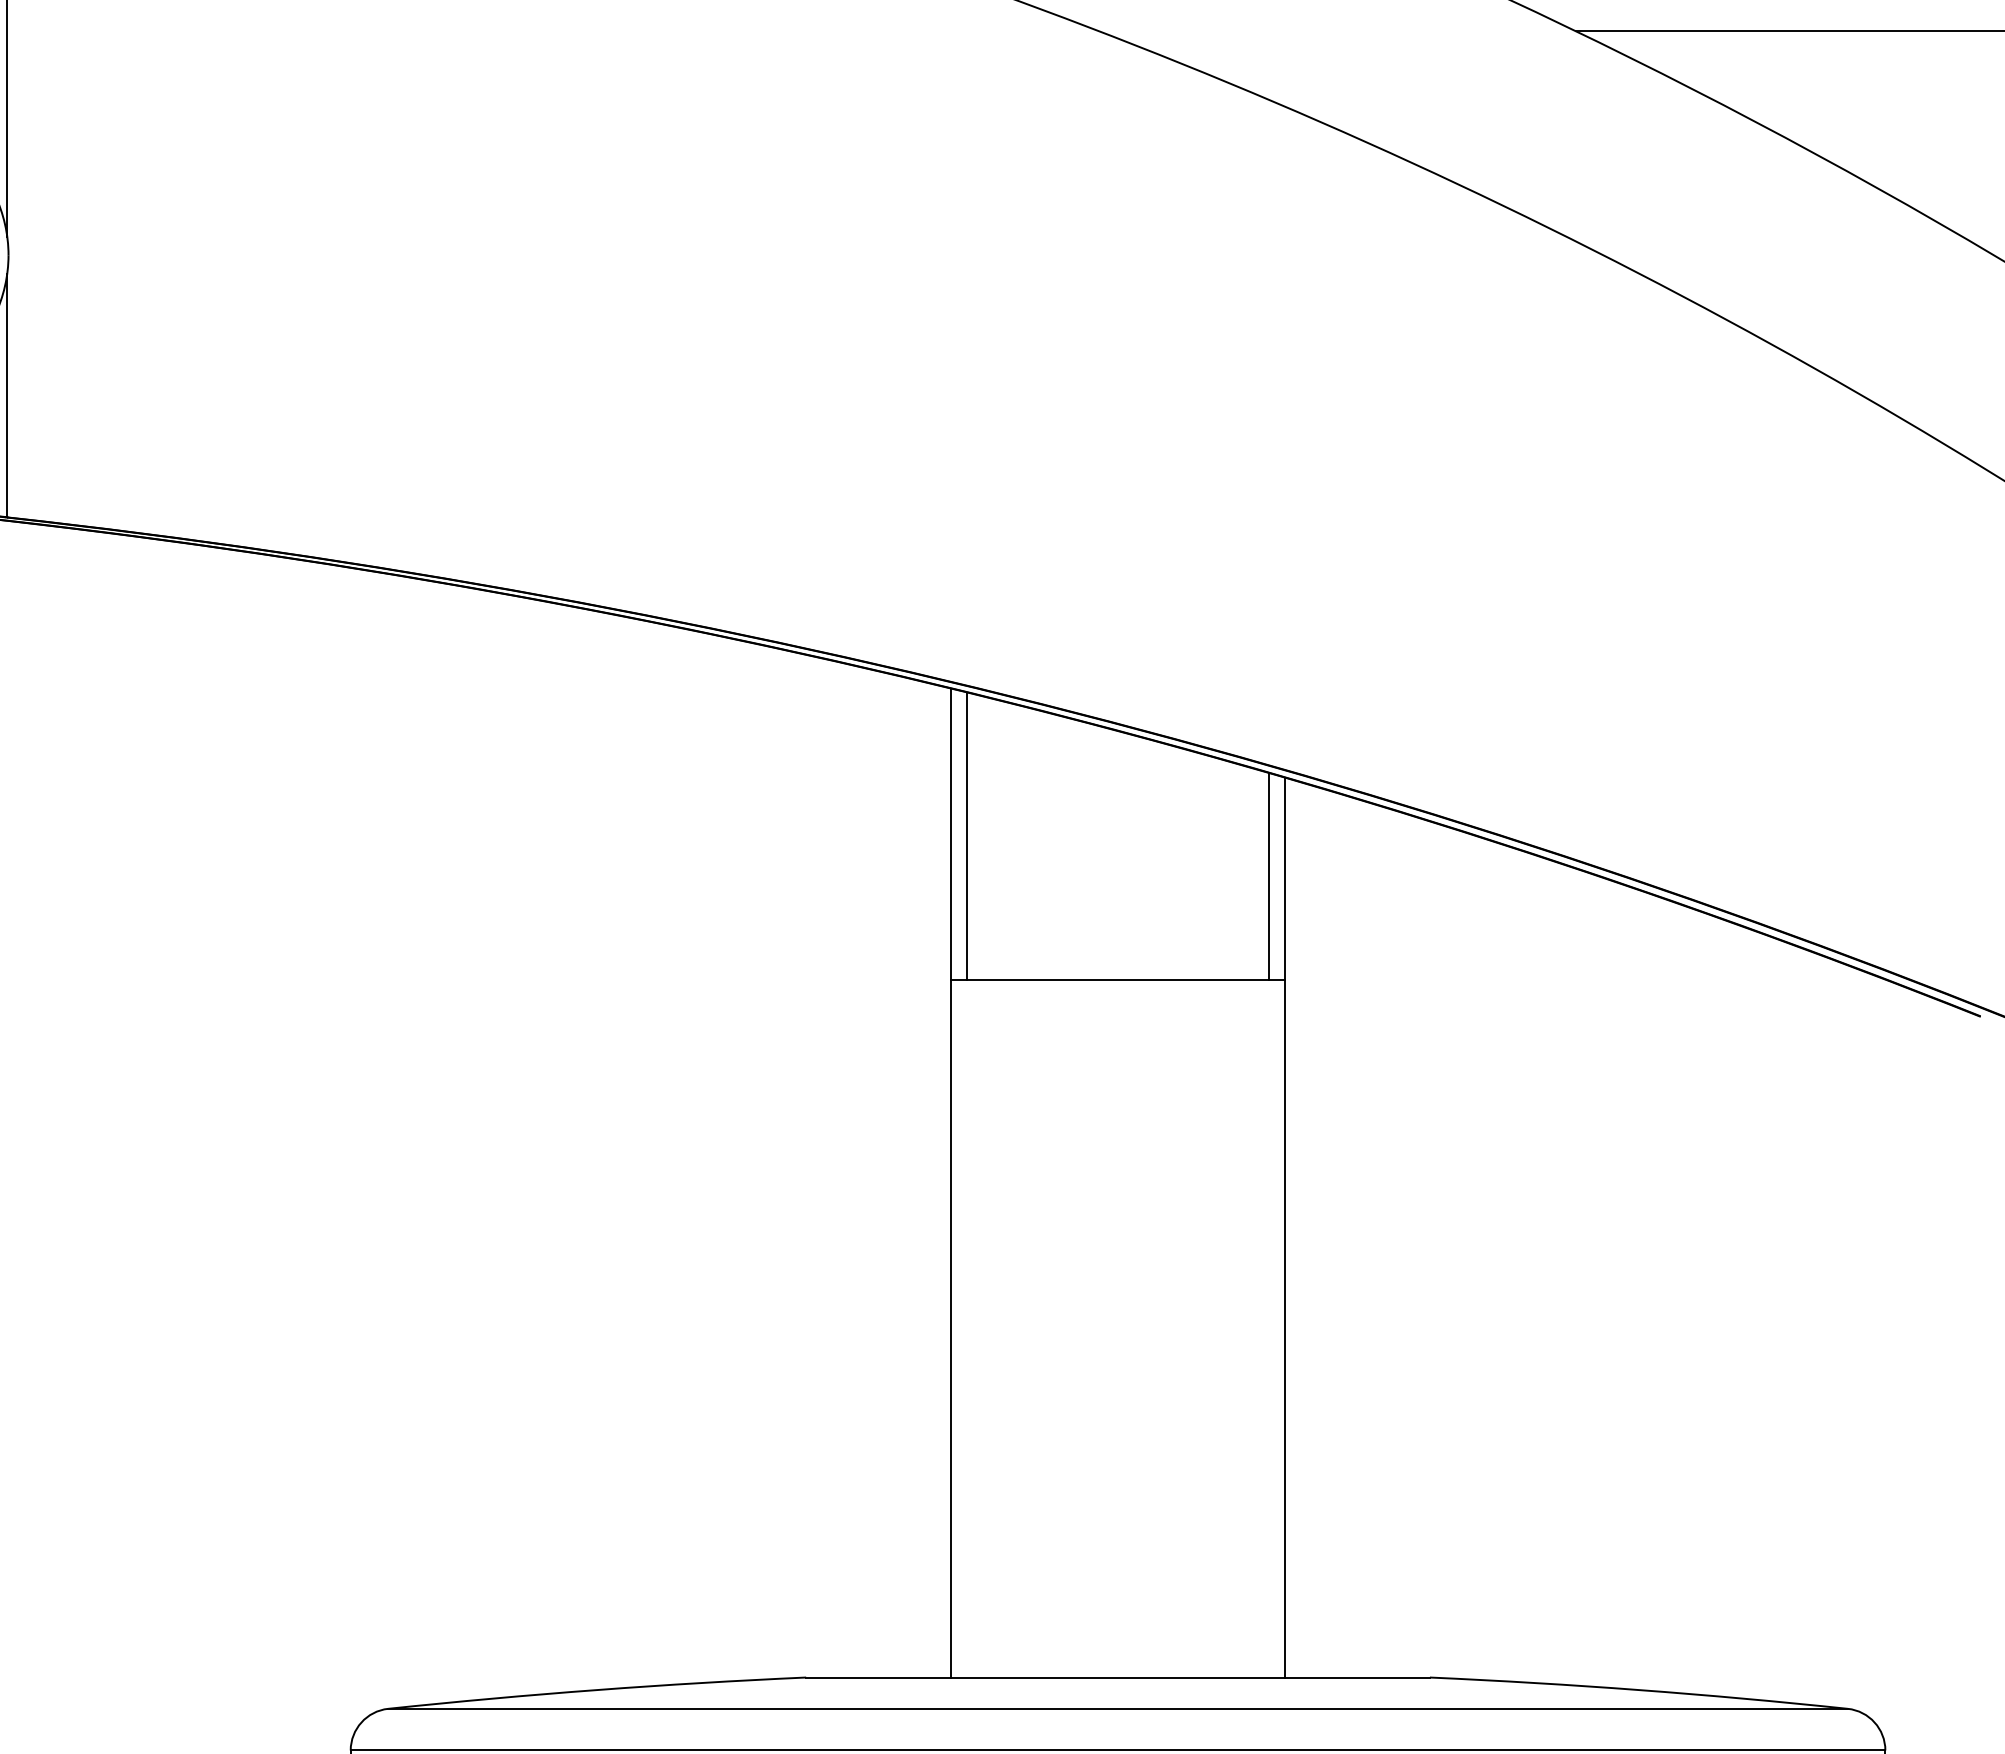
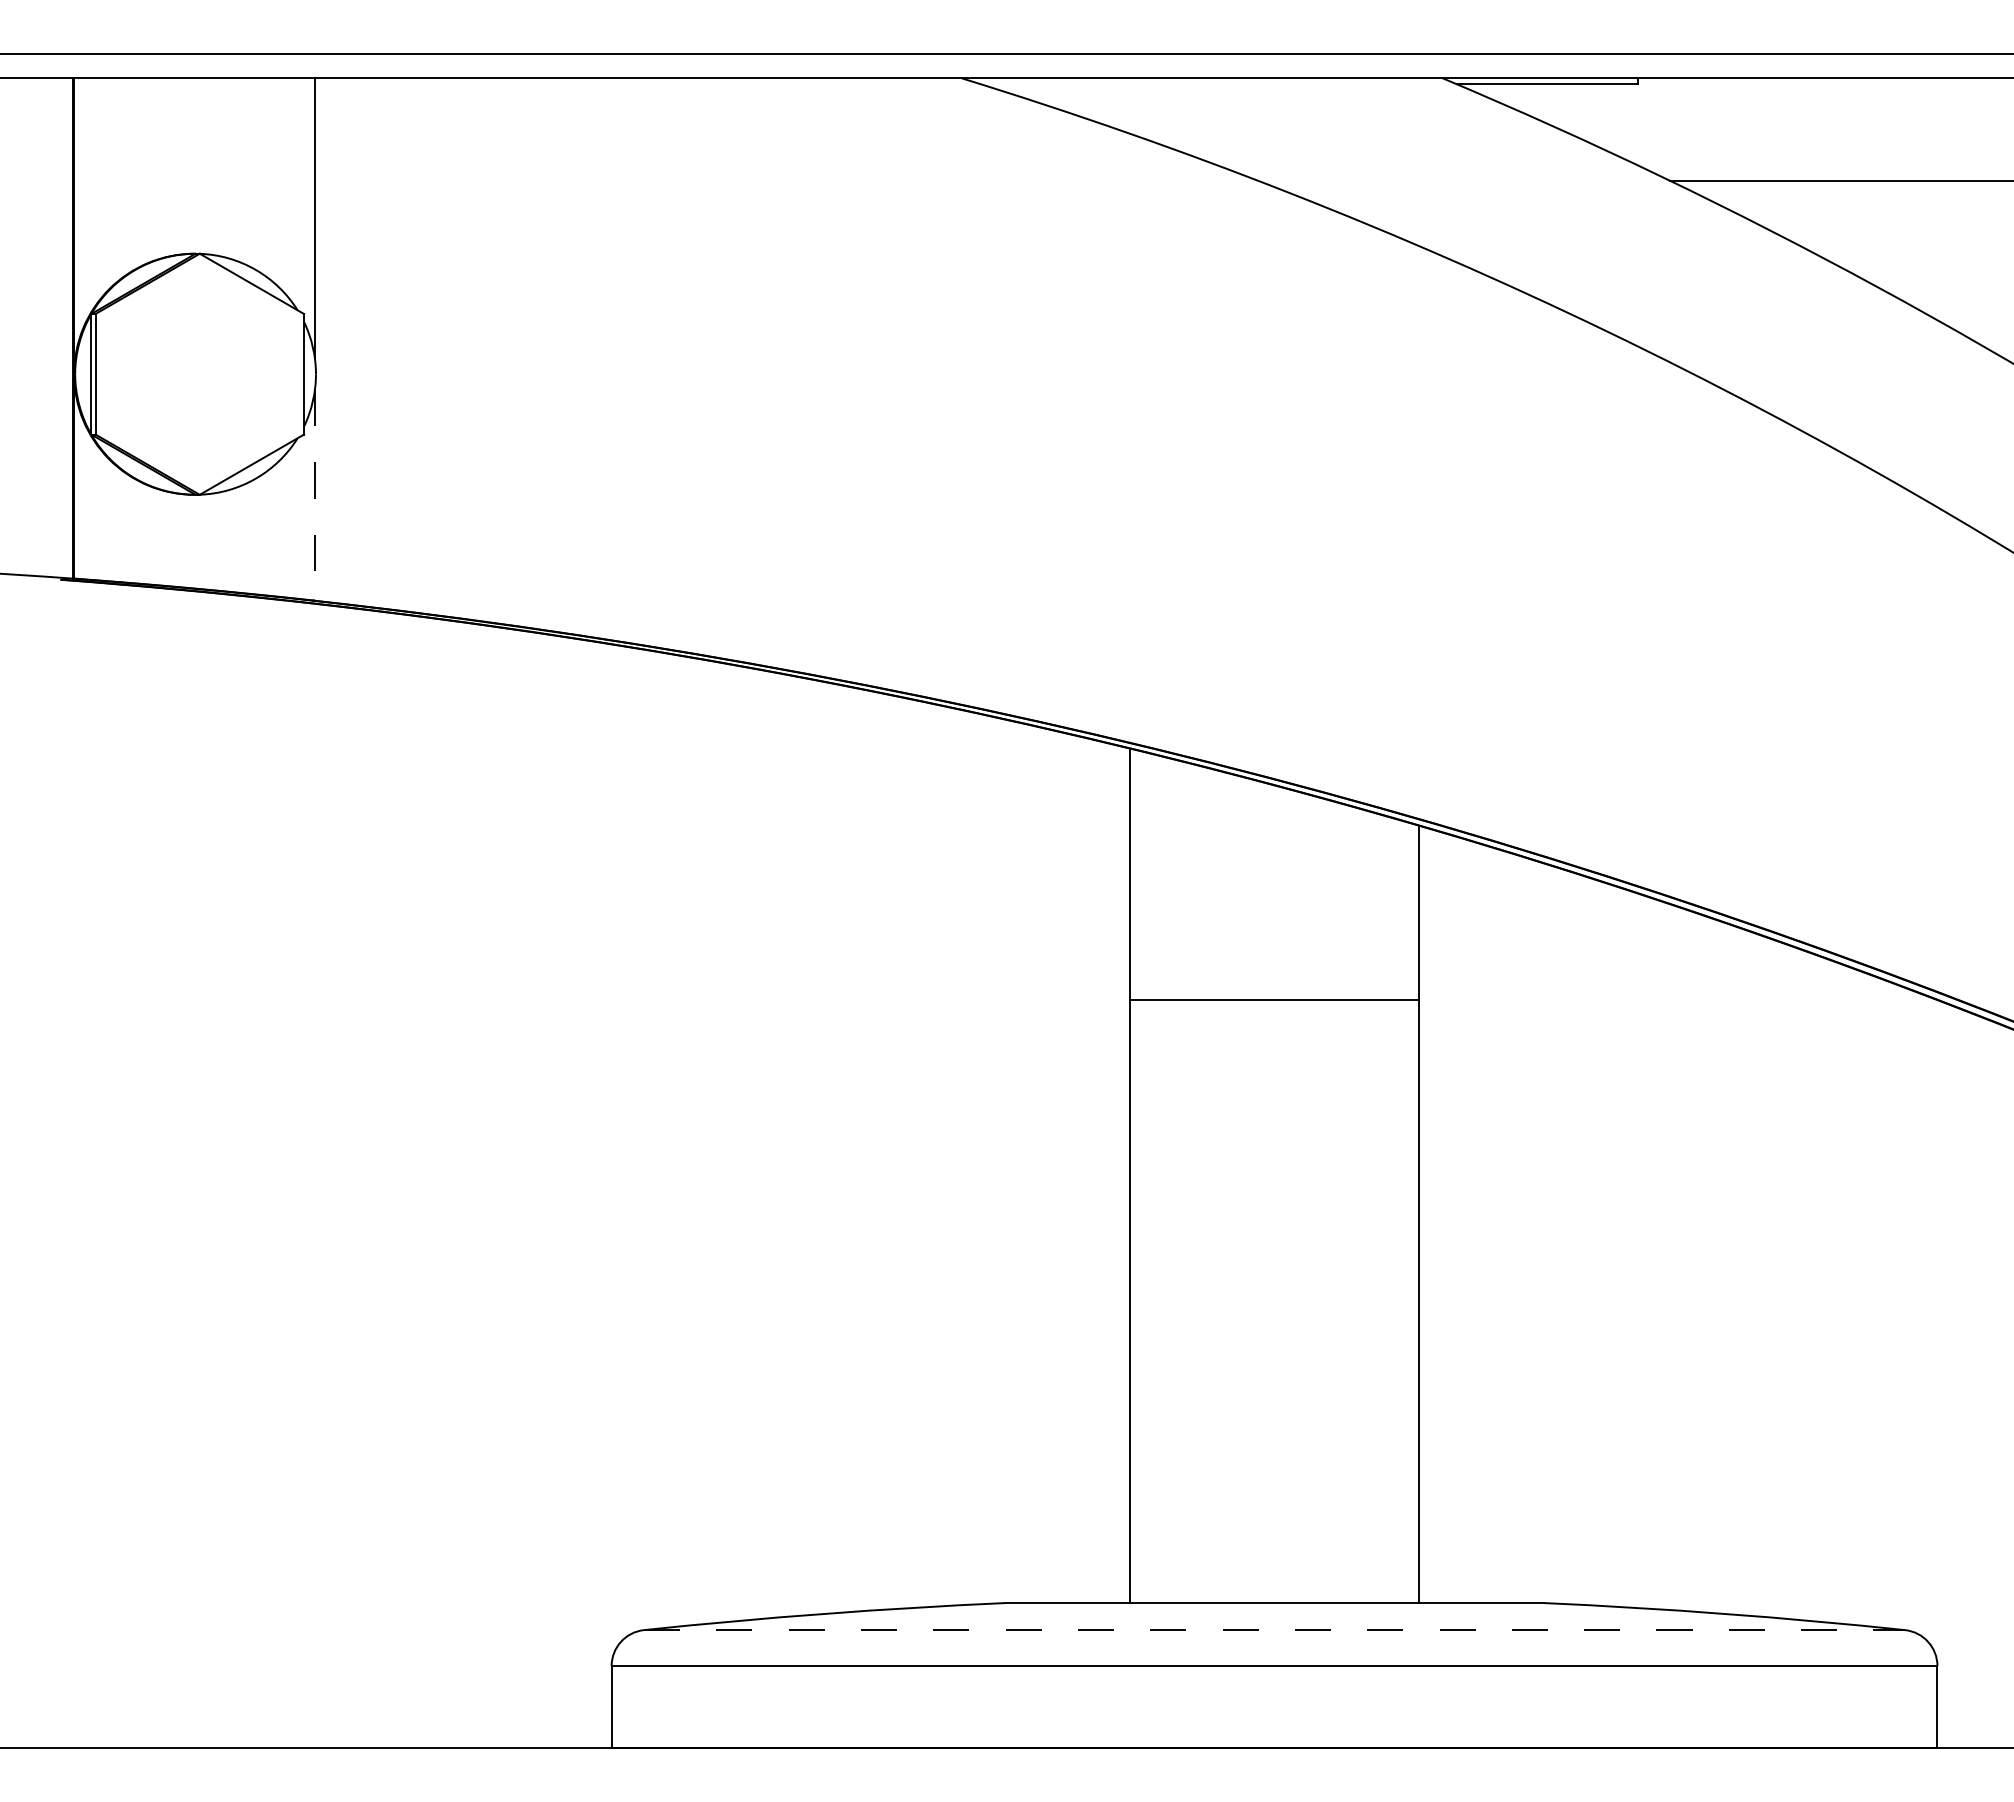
line: (6, 395) -> (314, 495), solid -> dashed
line: (967, 836) -> (1144, 876), removed
line: (1268, 875) -> (1404, 910), removed
line: (1117, 1709) -> (1274, 1630), solid -> dashed

